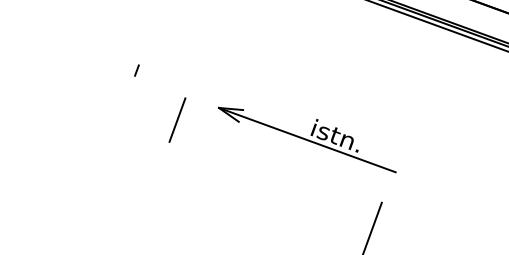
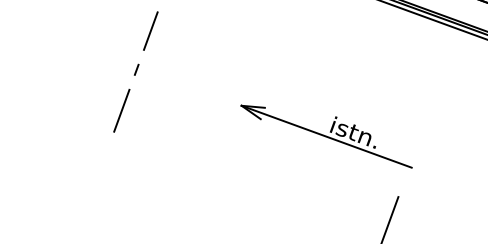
line: (124, 29) -> (150, 30), added
line: (136, 70) -> (136, 69), moved
line: (177, 119) -> (121, 110), moved

